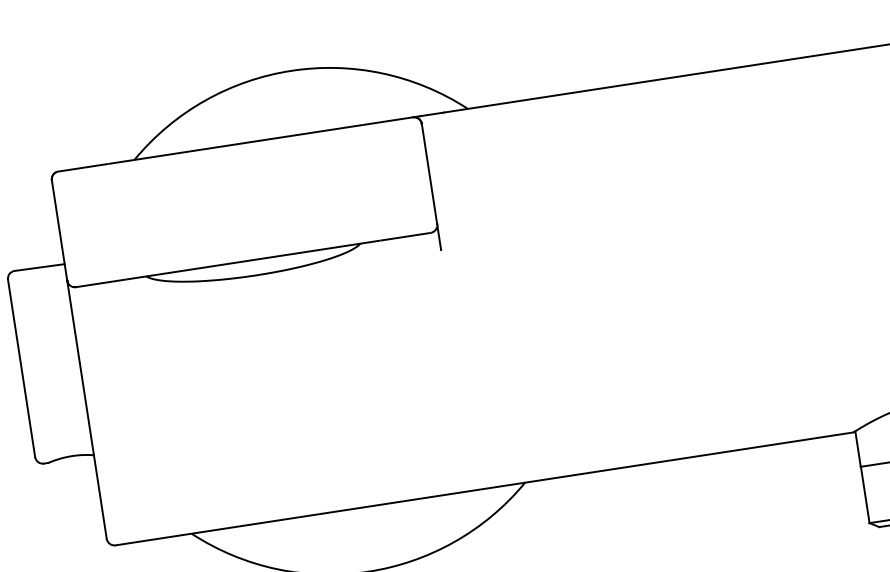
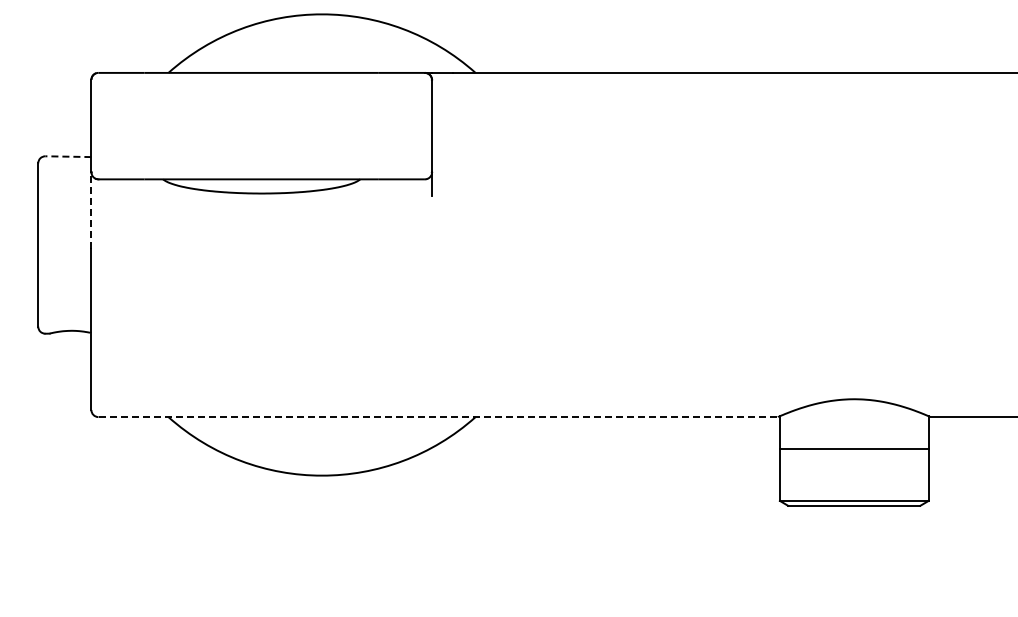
line: (39, 267) -> (68, 156), solid -> dashed
line: (73, 321) -> (91, 209), solid -> dashed
line: (484, 489) -> (438, 417), solid -> dashed

